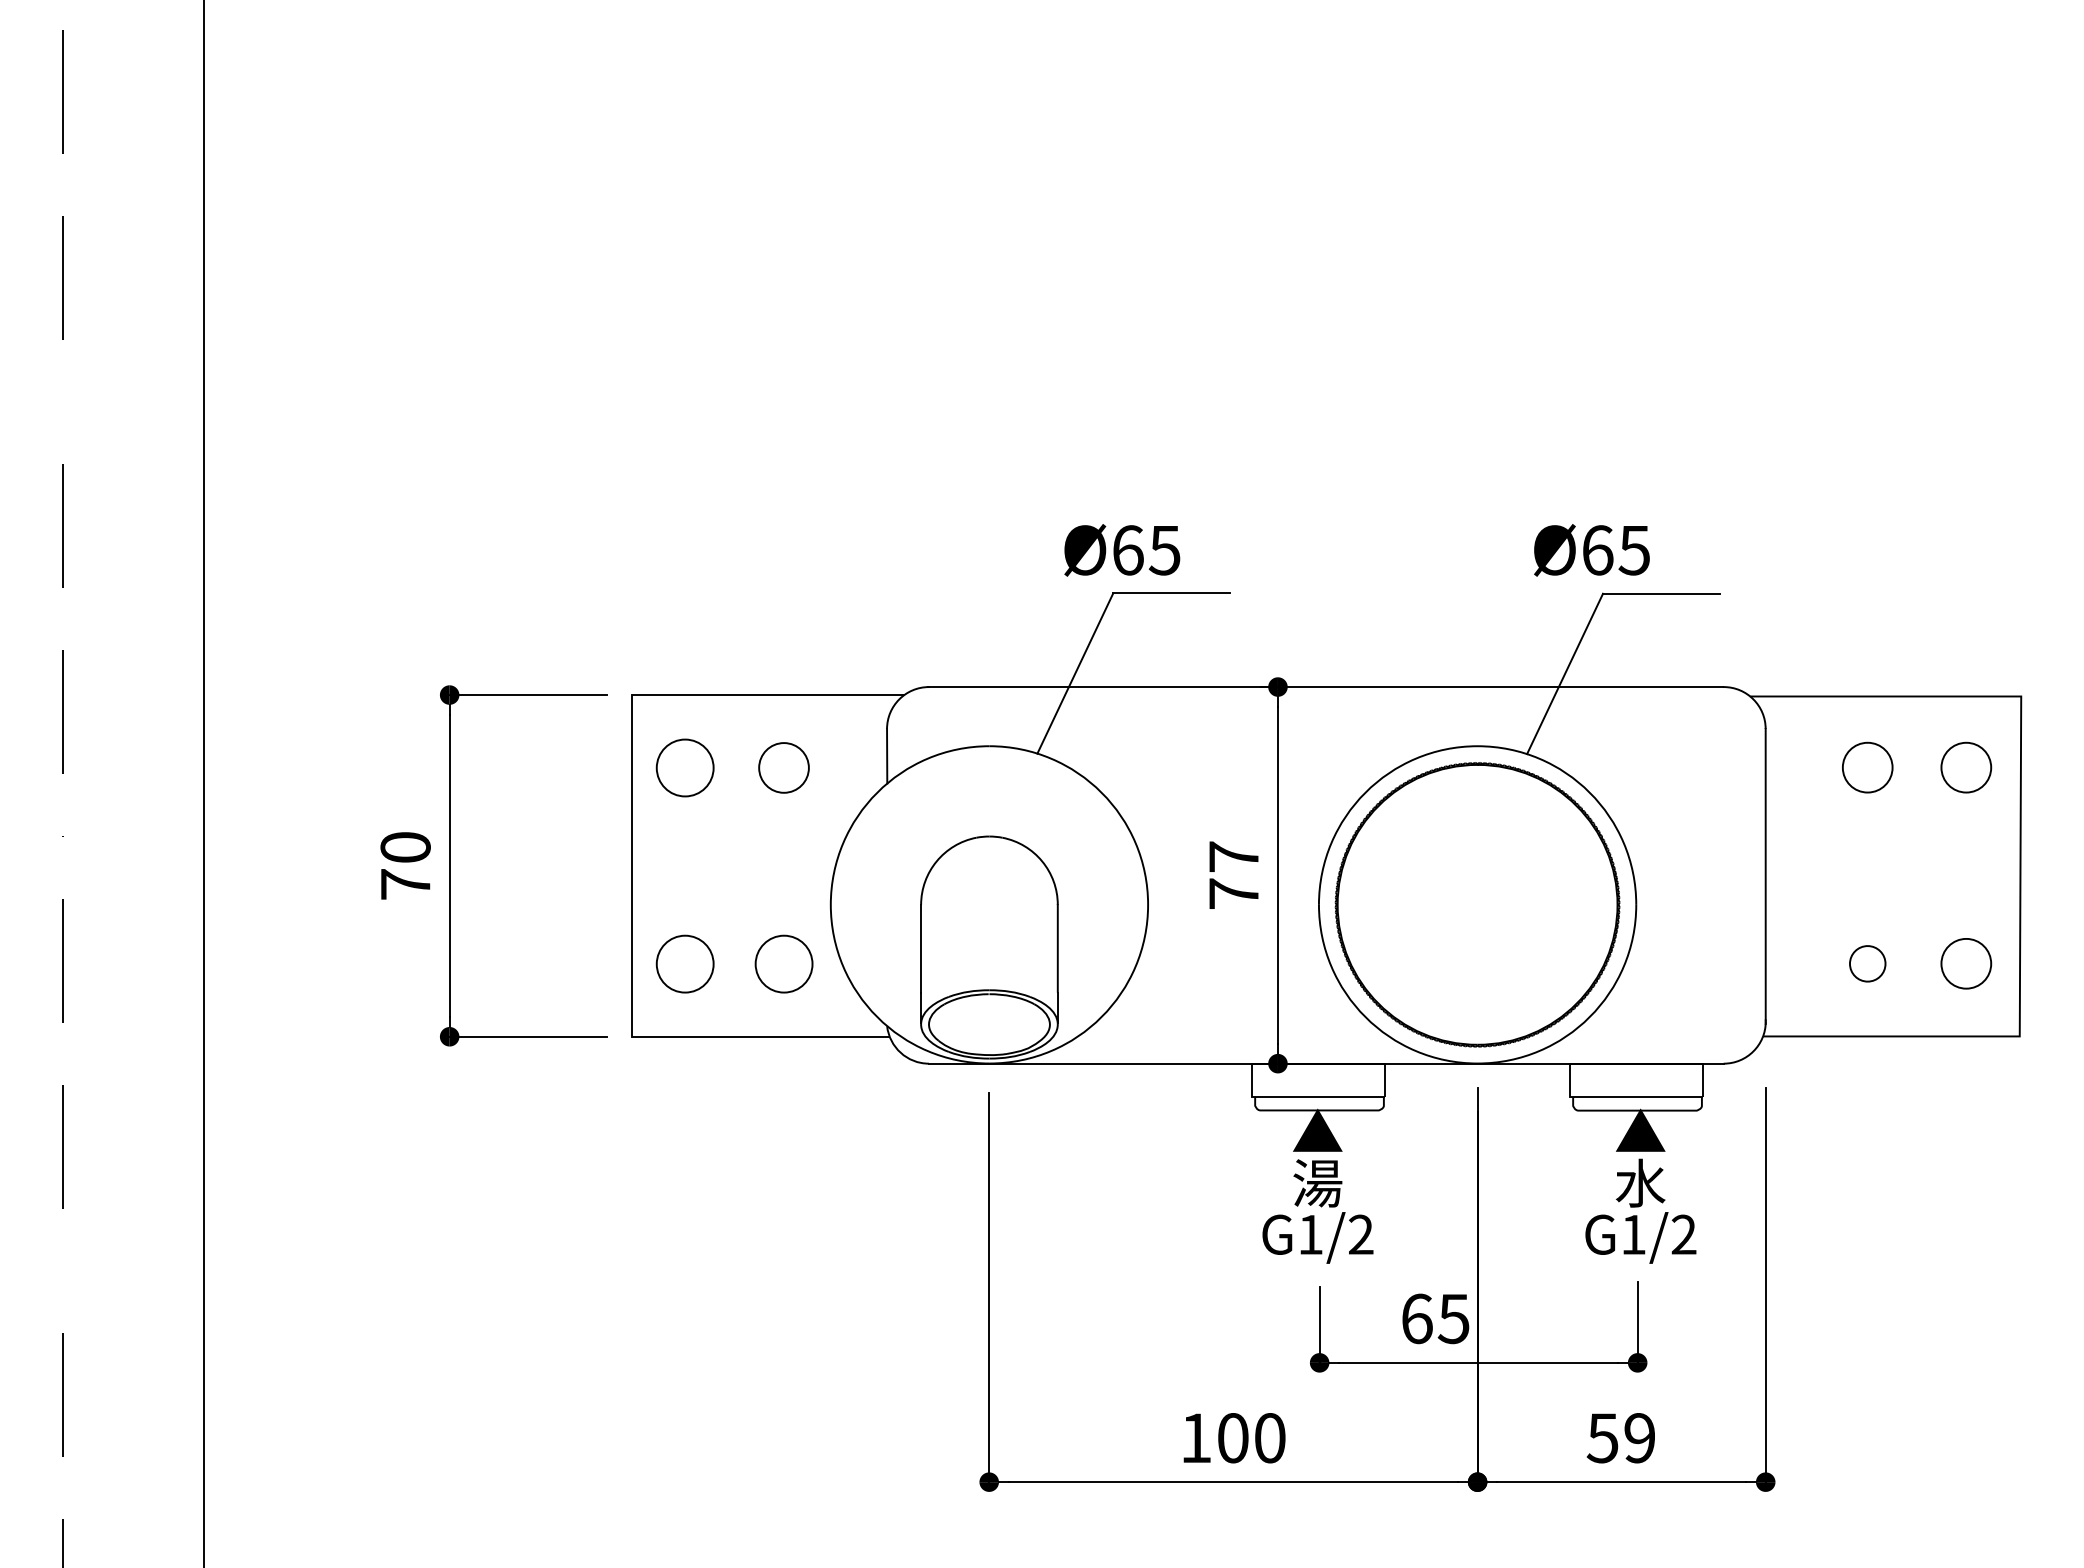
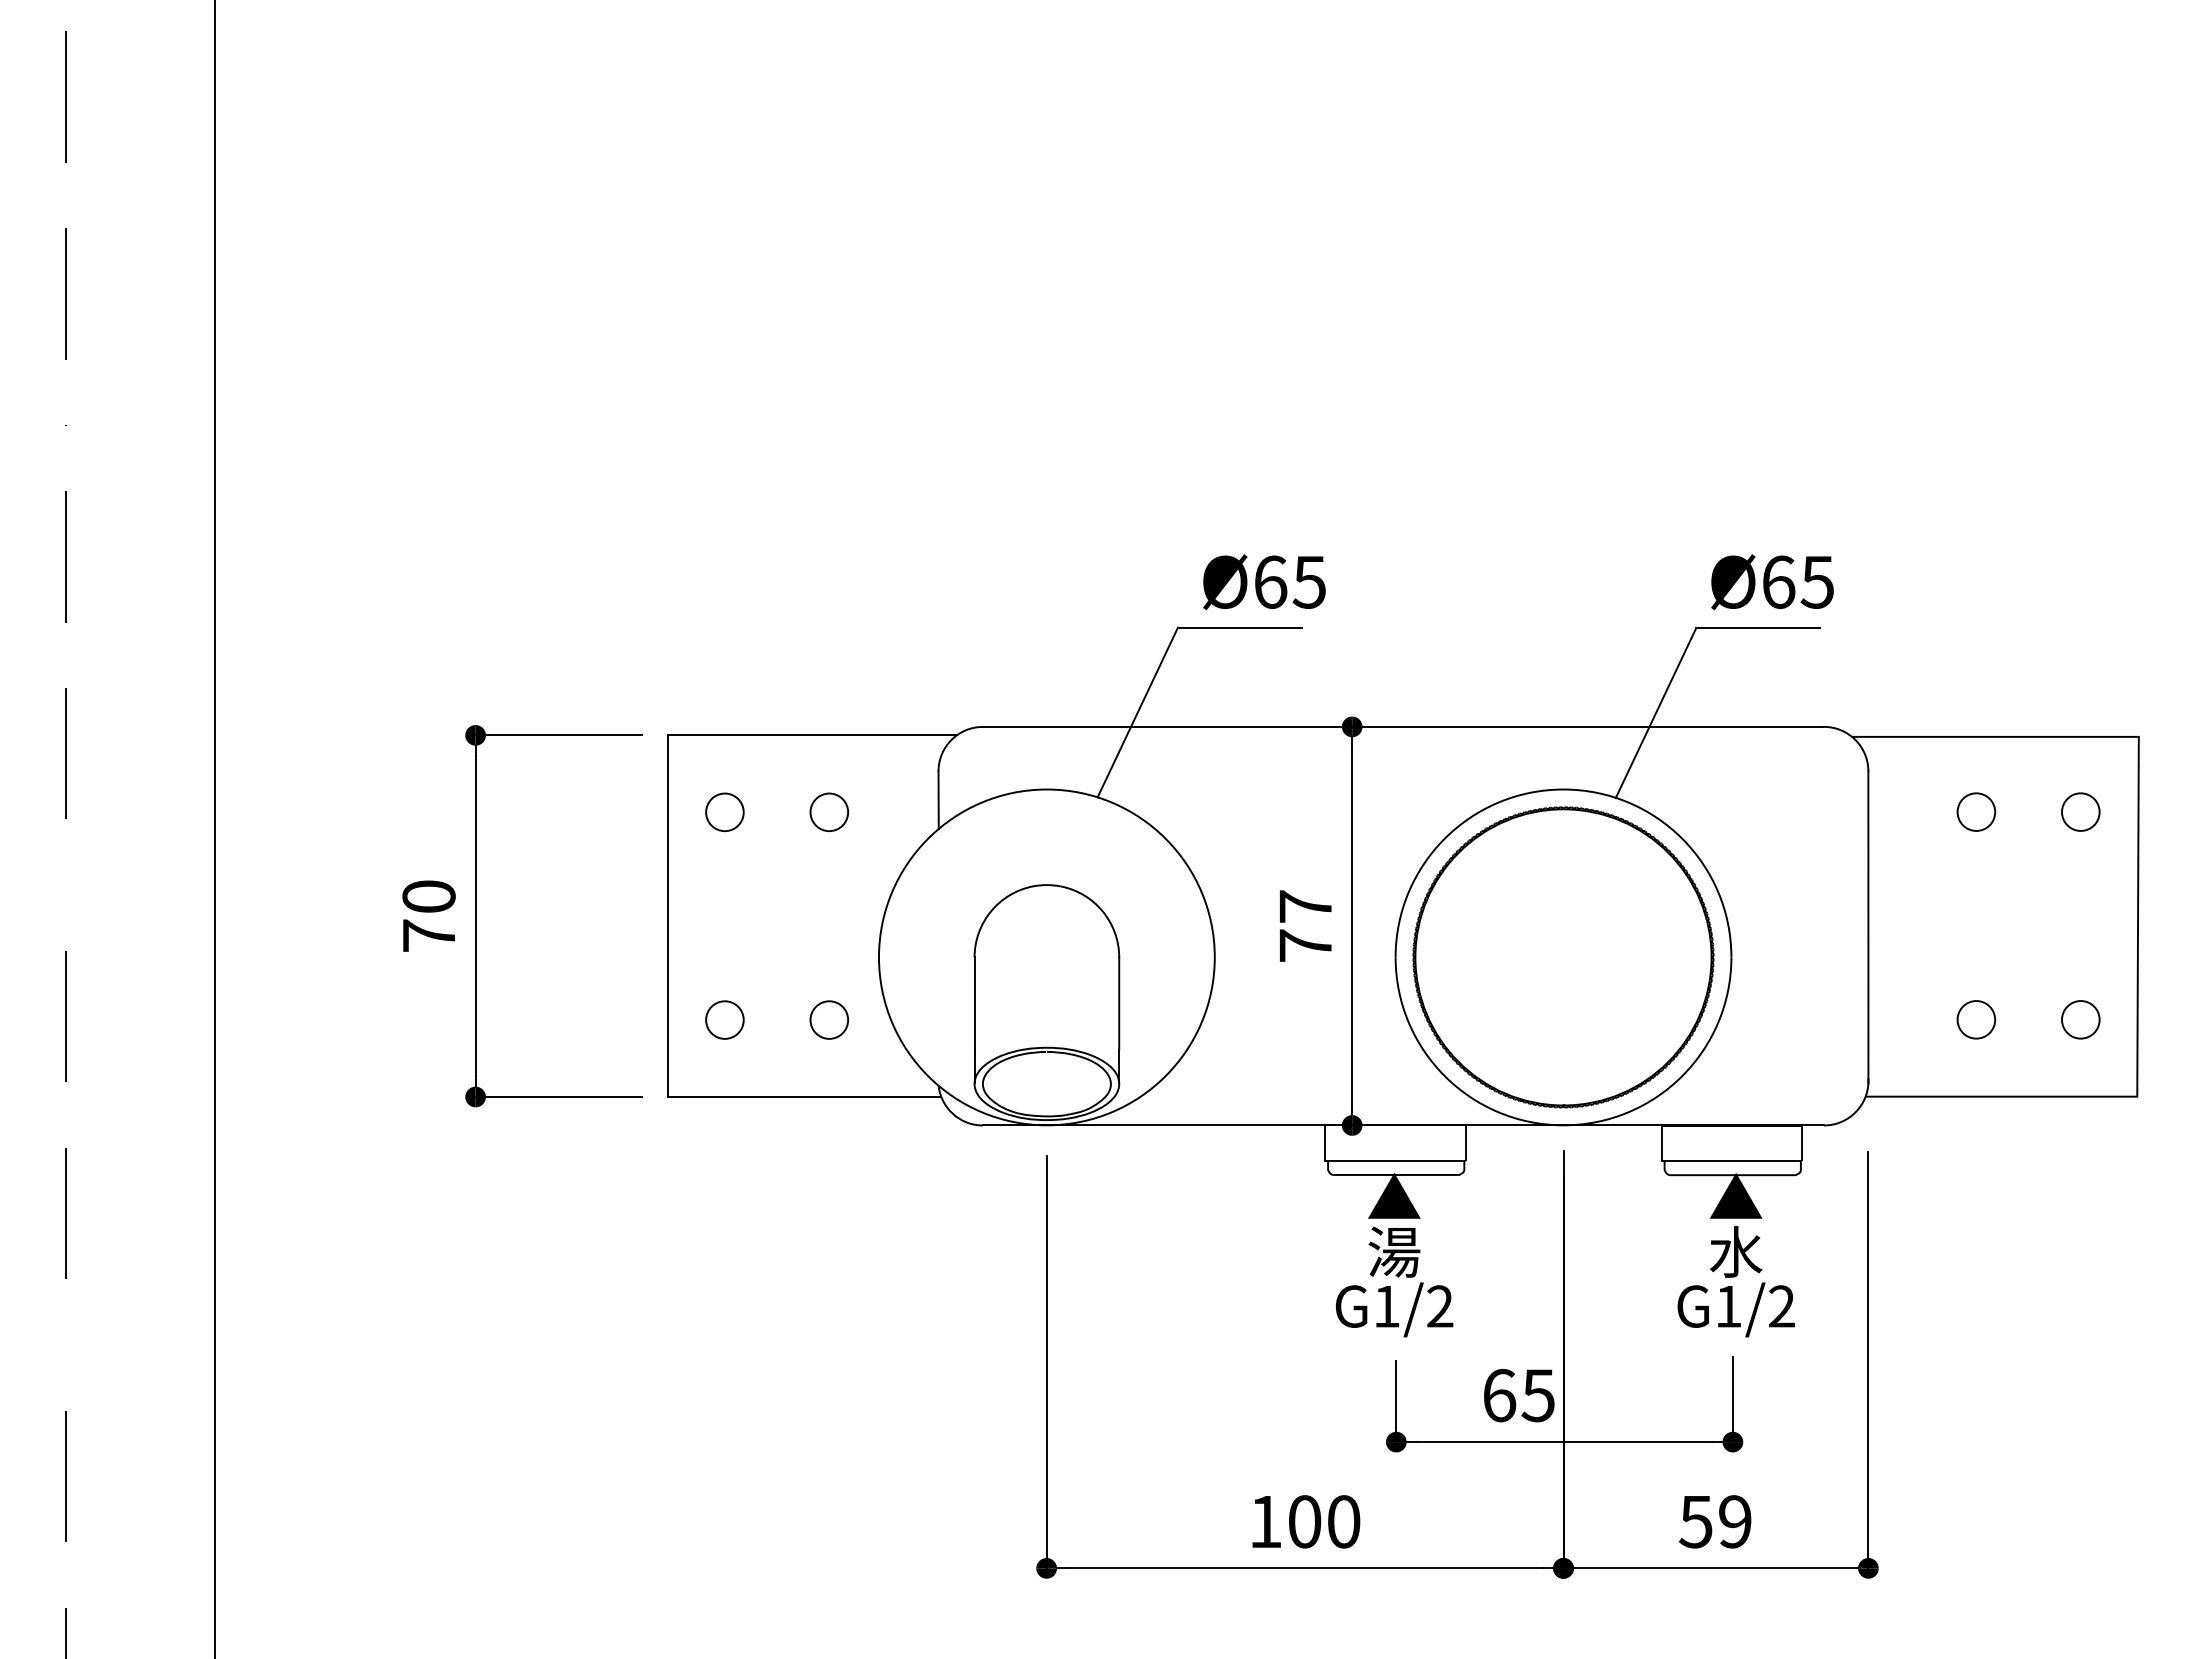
text: (1122, 550) -> (1264, 582), moved
text: (1591, 550) -> (1772, 582), moved
part: (684, 766) -> (724, 811), size x0.62
part: (783, 766) -> (828, 811), size x0.71
part: (1867, 766) -> (1976, 811), size x0.71
part: (1966, 766) -> (2080, 811), size x0.71
part: (684, 963) -> (724, 1019), size x0.62
part: (783, 963) -> (828, 1019), size x0.62
part: (1966, 963) -> (2080, 1019), size x0.71

